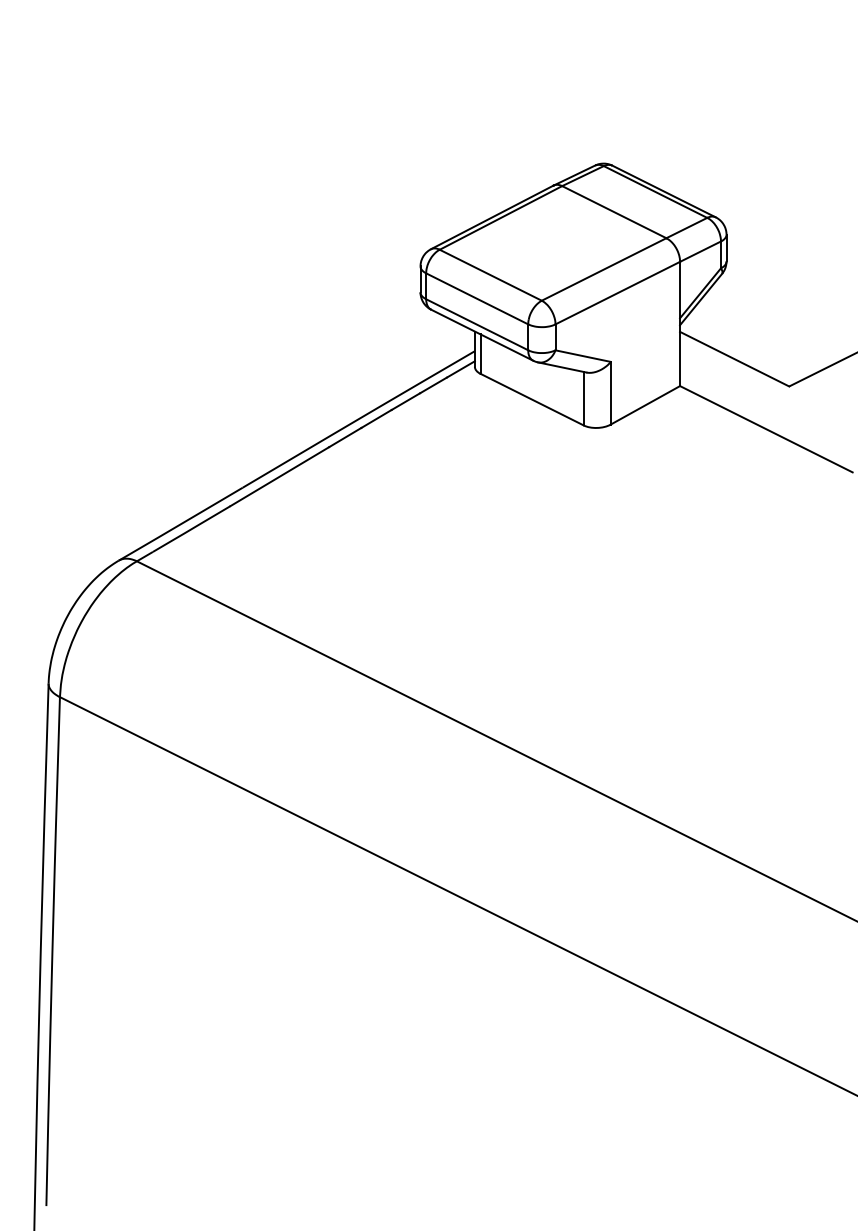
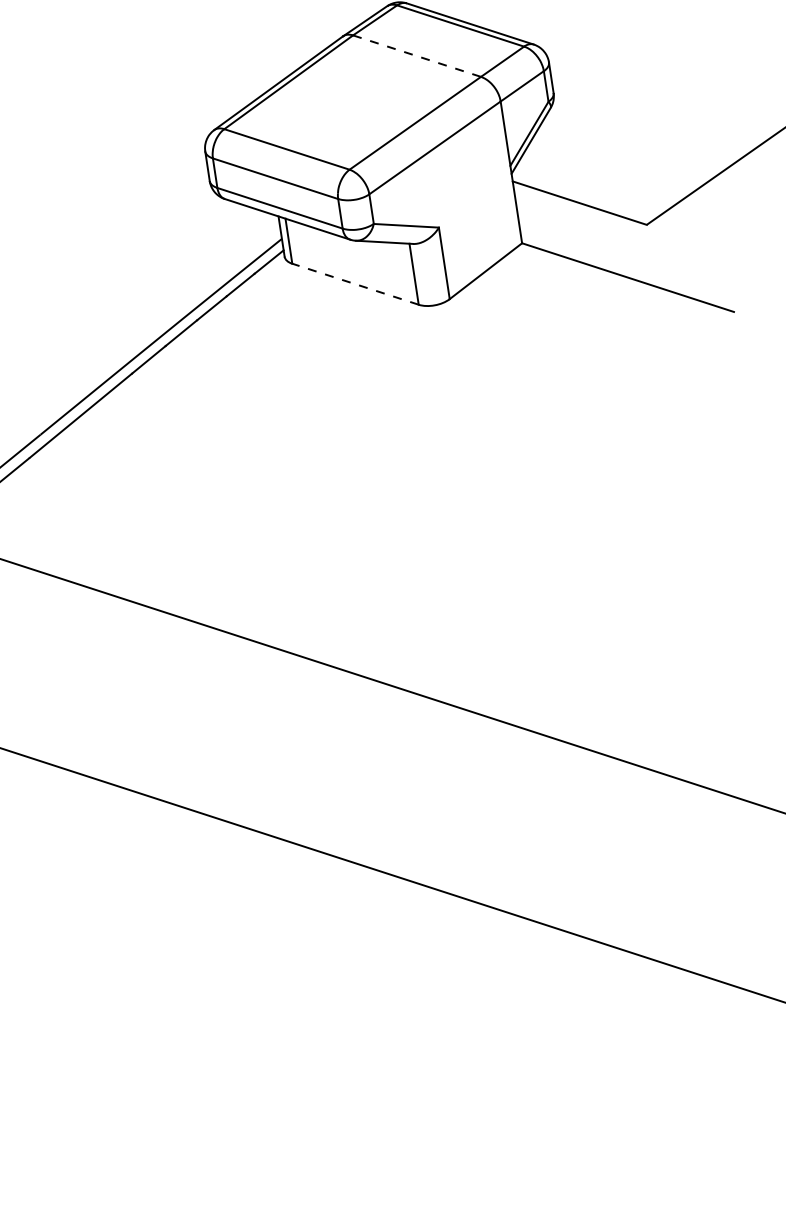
line: (614, 212) -> (417, 56), solid -> dashed
line: (532, 399) -> (356, 284), solid -> dashed

